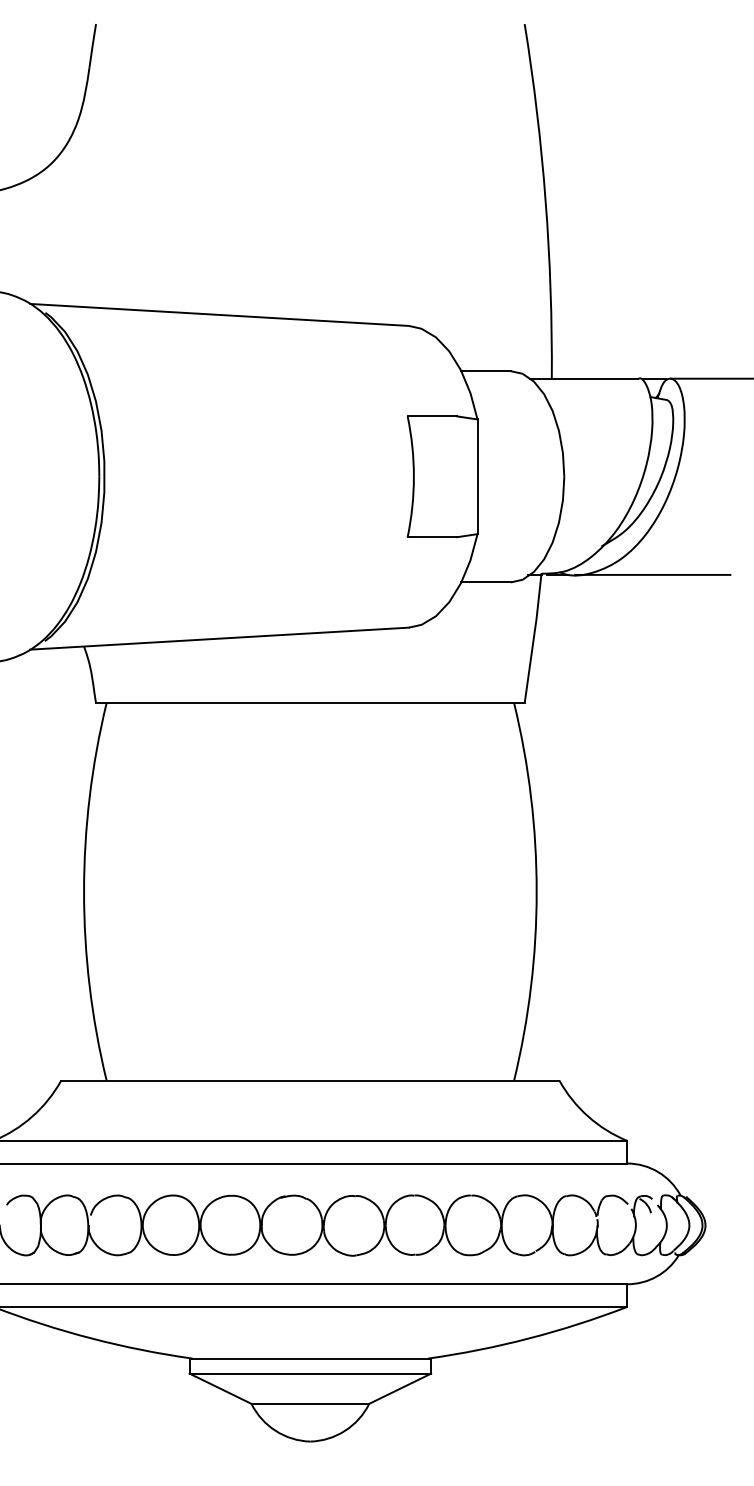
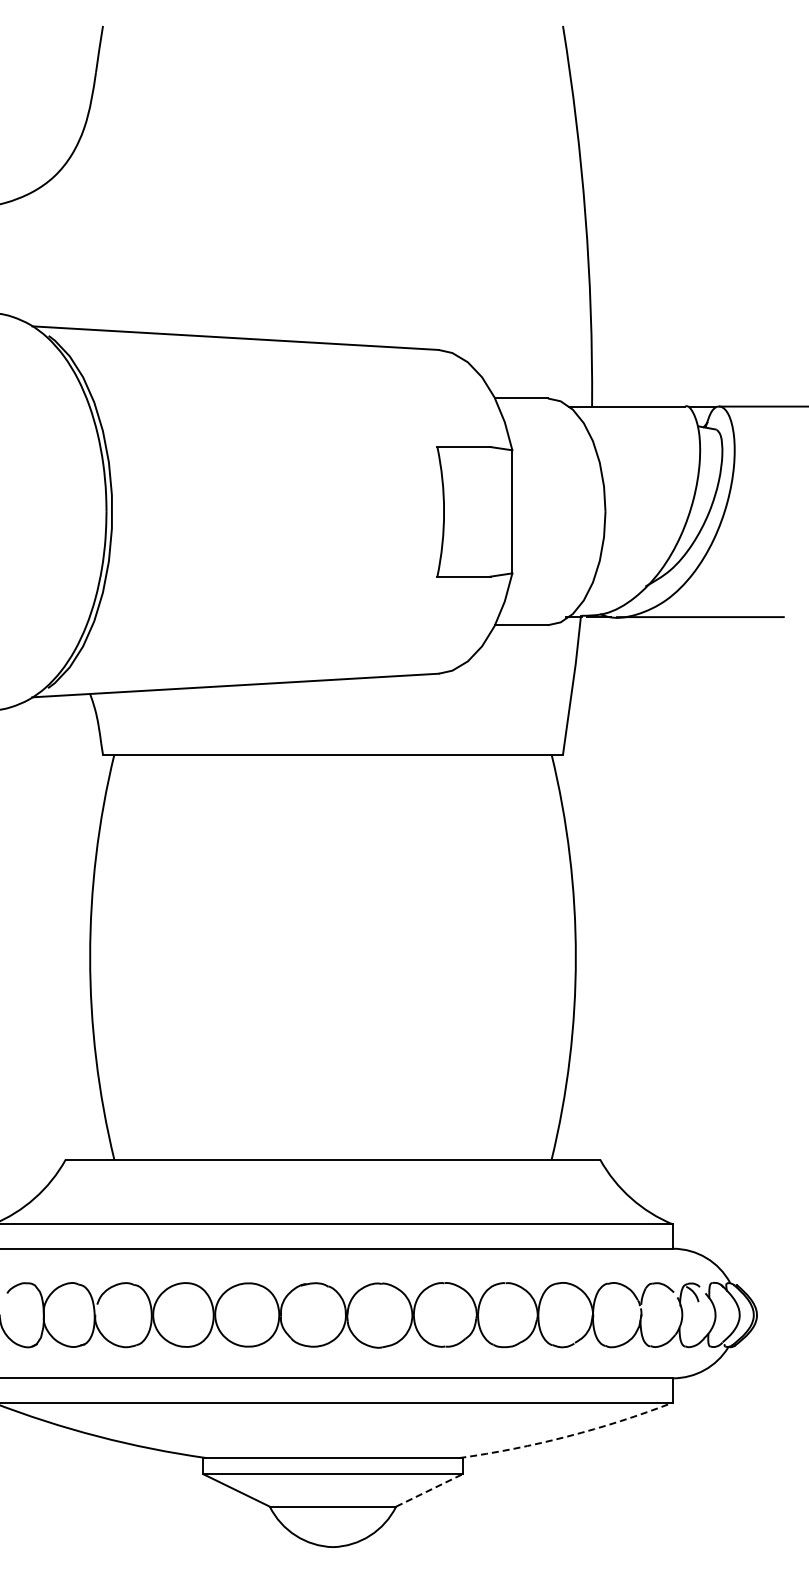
arc: (528, 1338) -> (567, 1436), solid -> dashed
line: (400, 1388) -> (429, 1490), solid -> dashed

